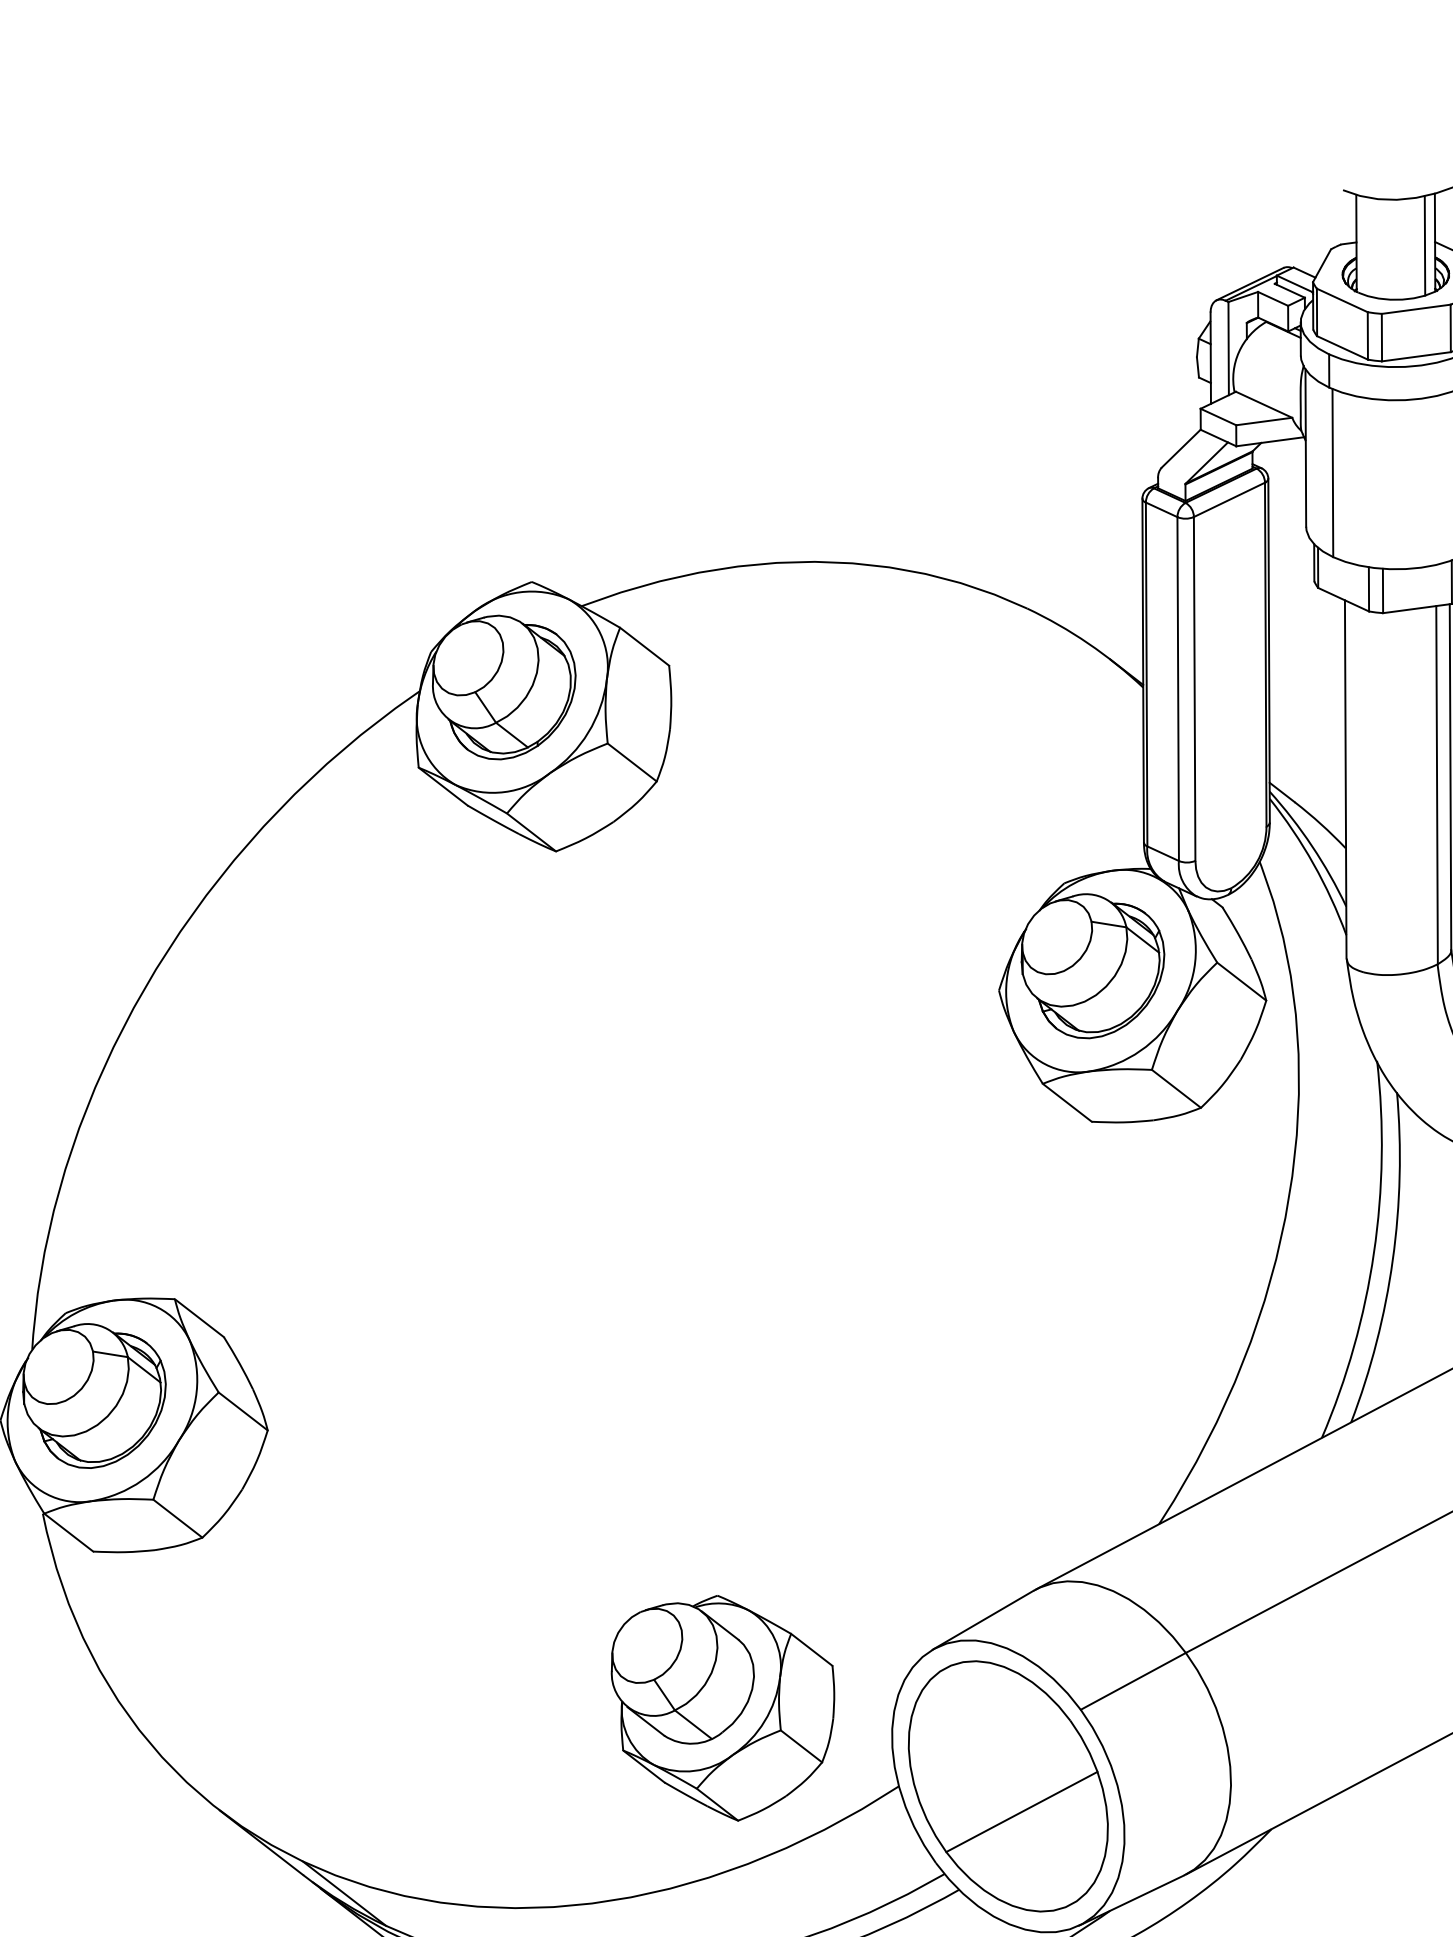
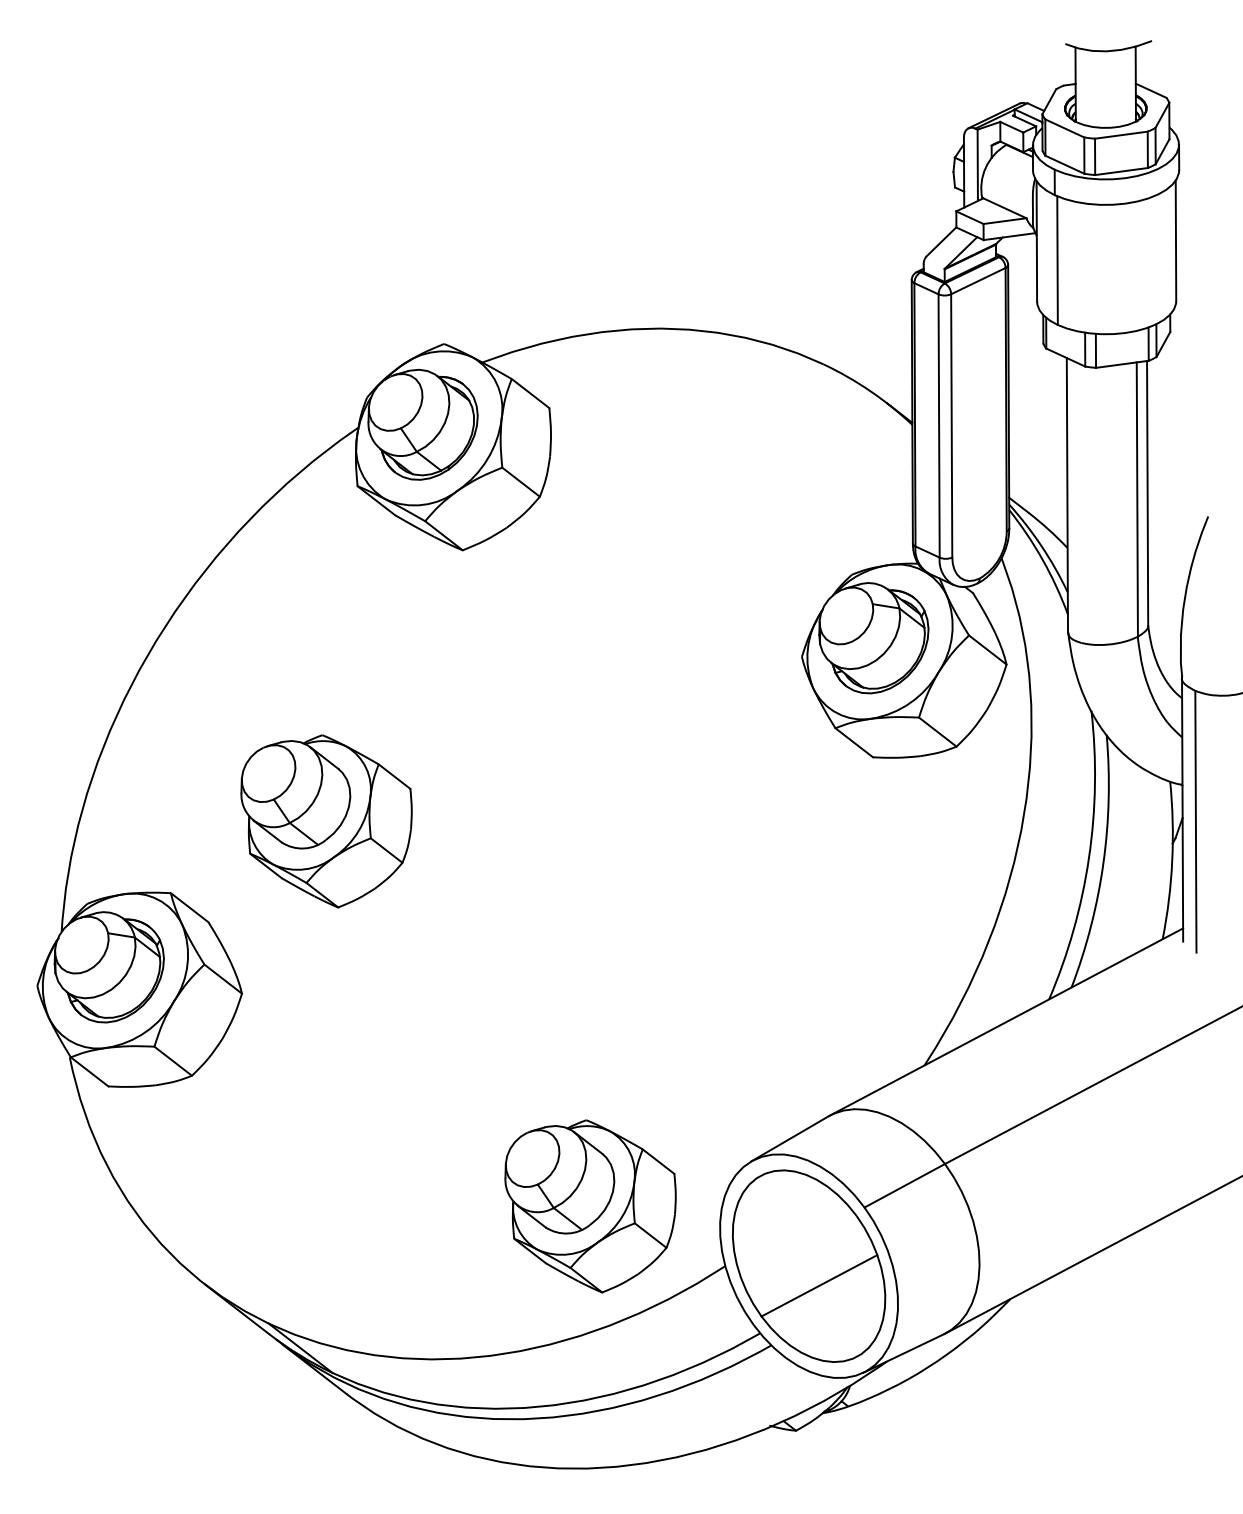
line: (1424, 245) -> (1127, 86), removed
part: (378, 1205) -> (326, 821), added

